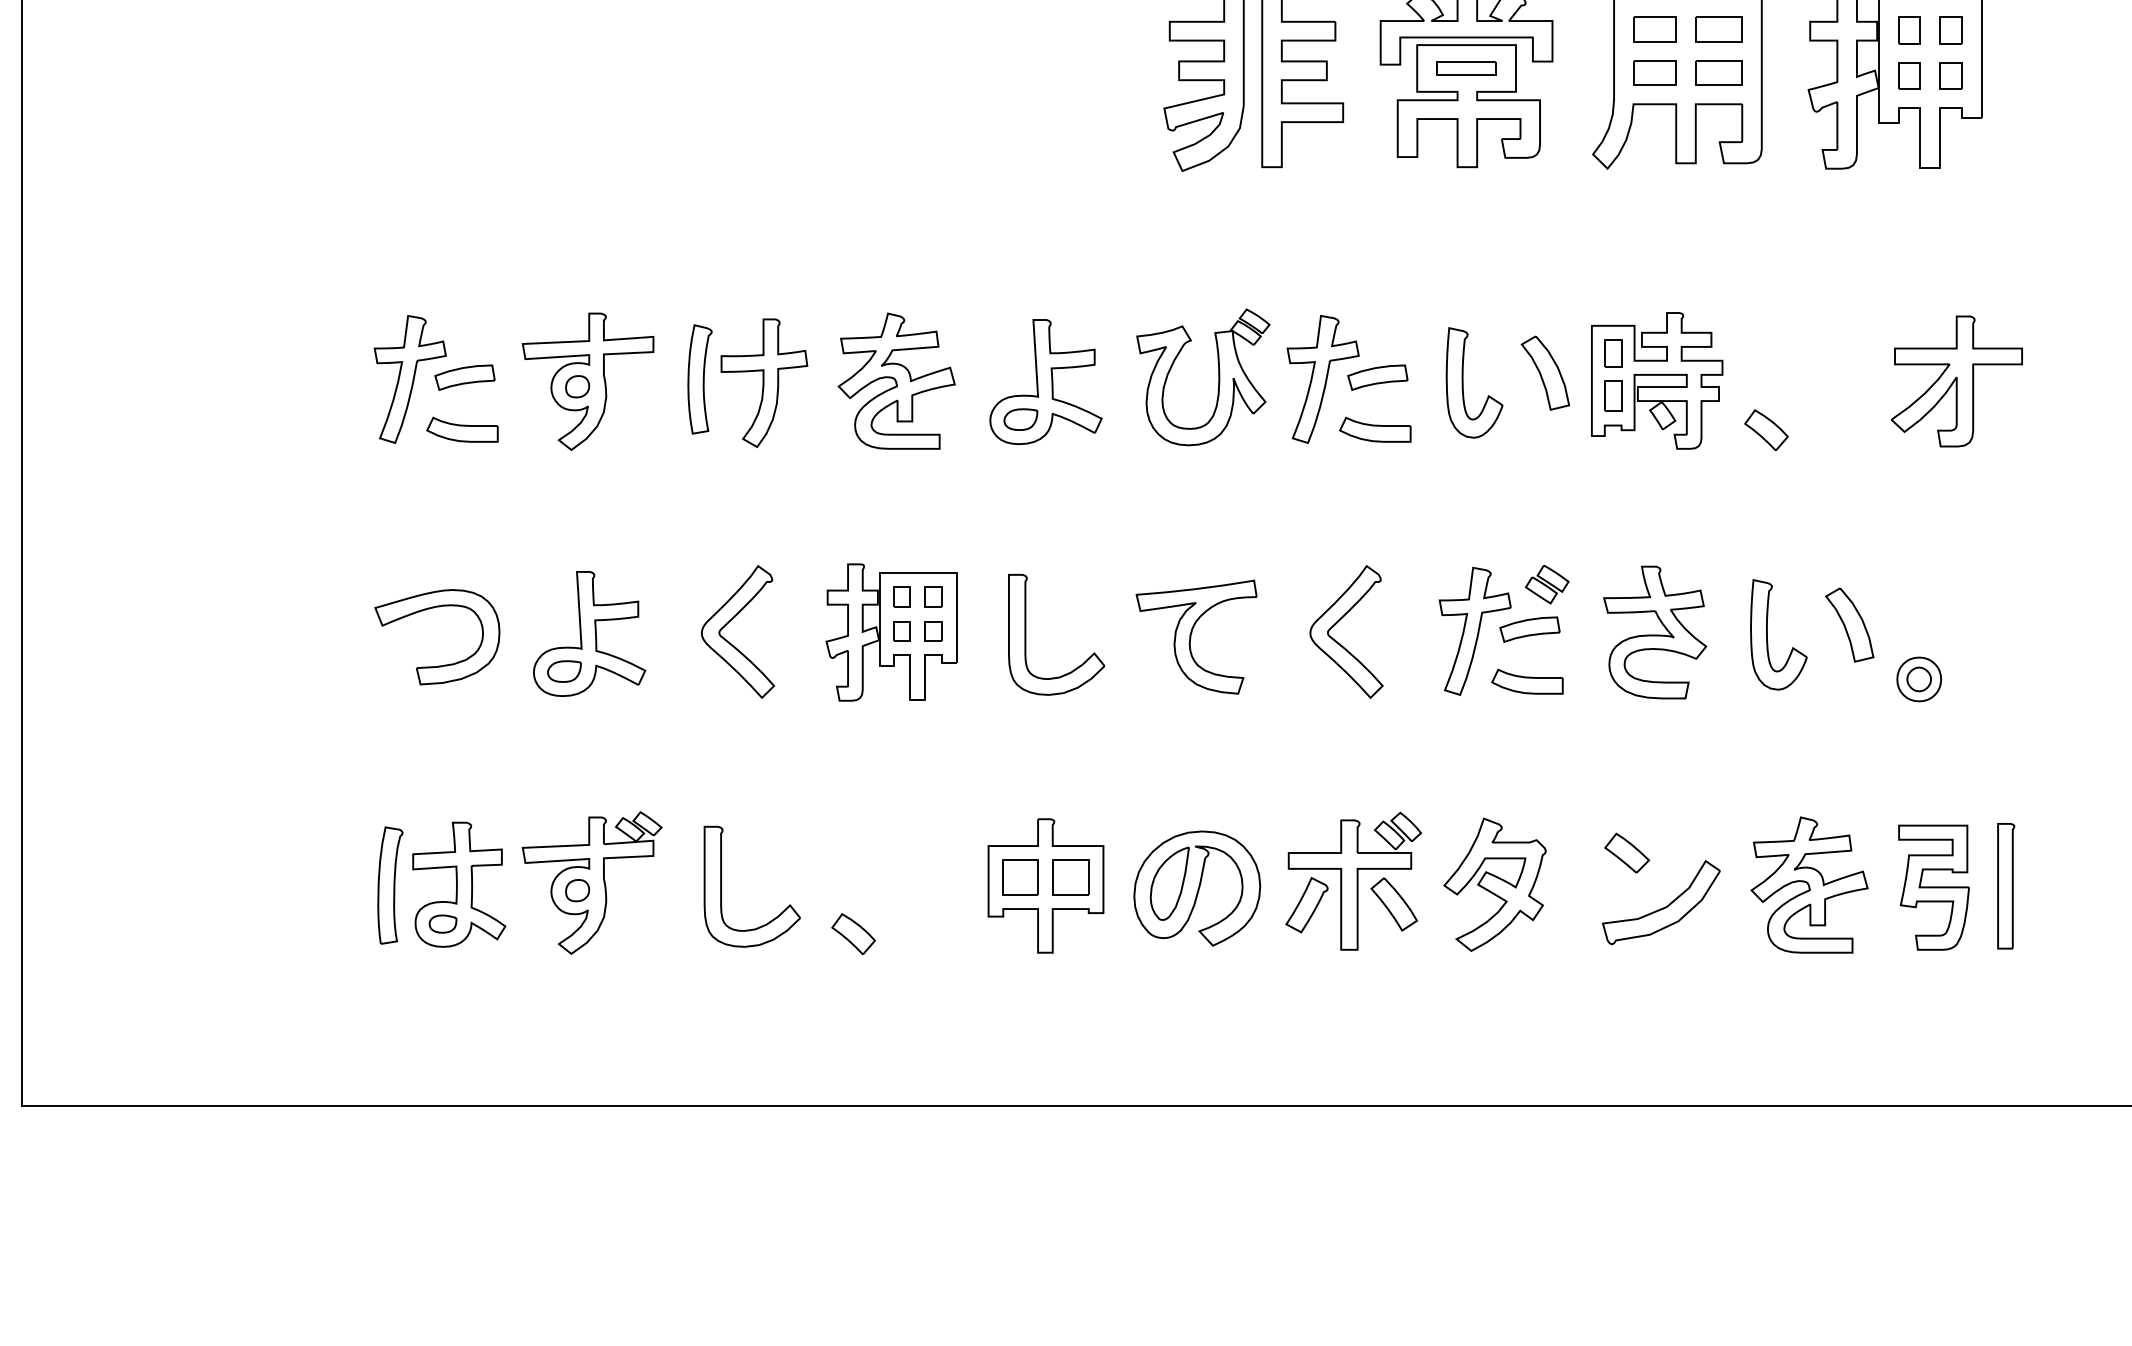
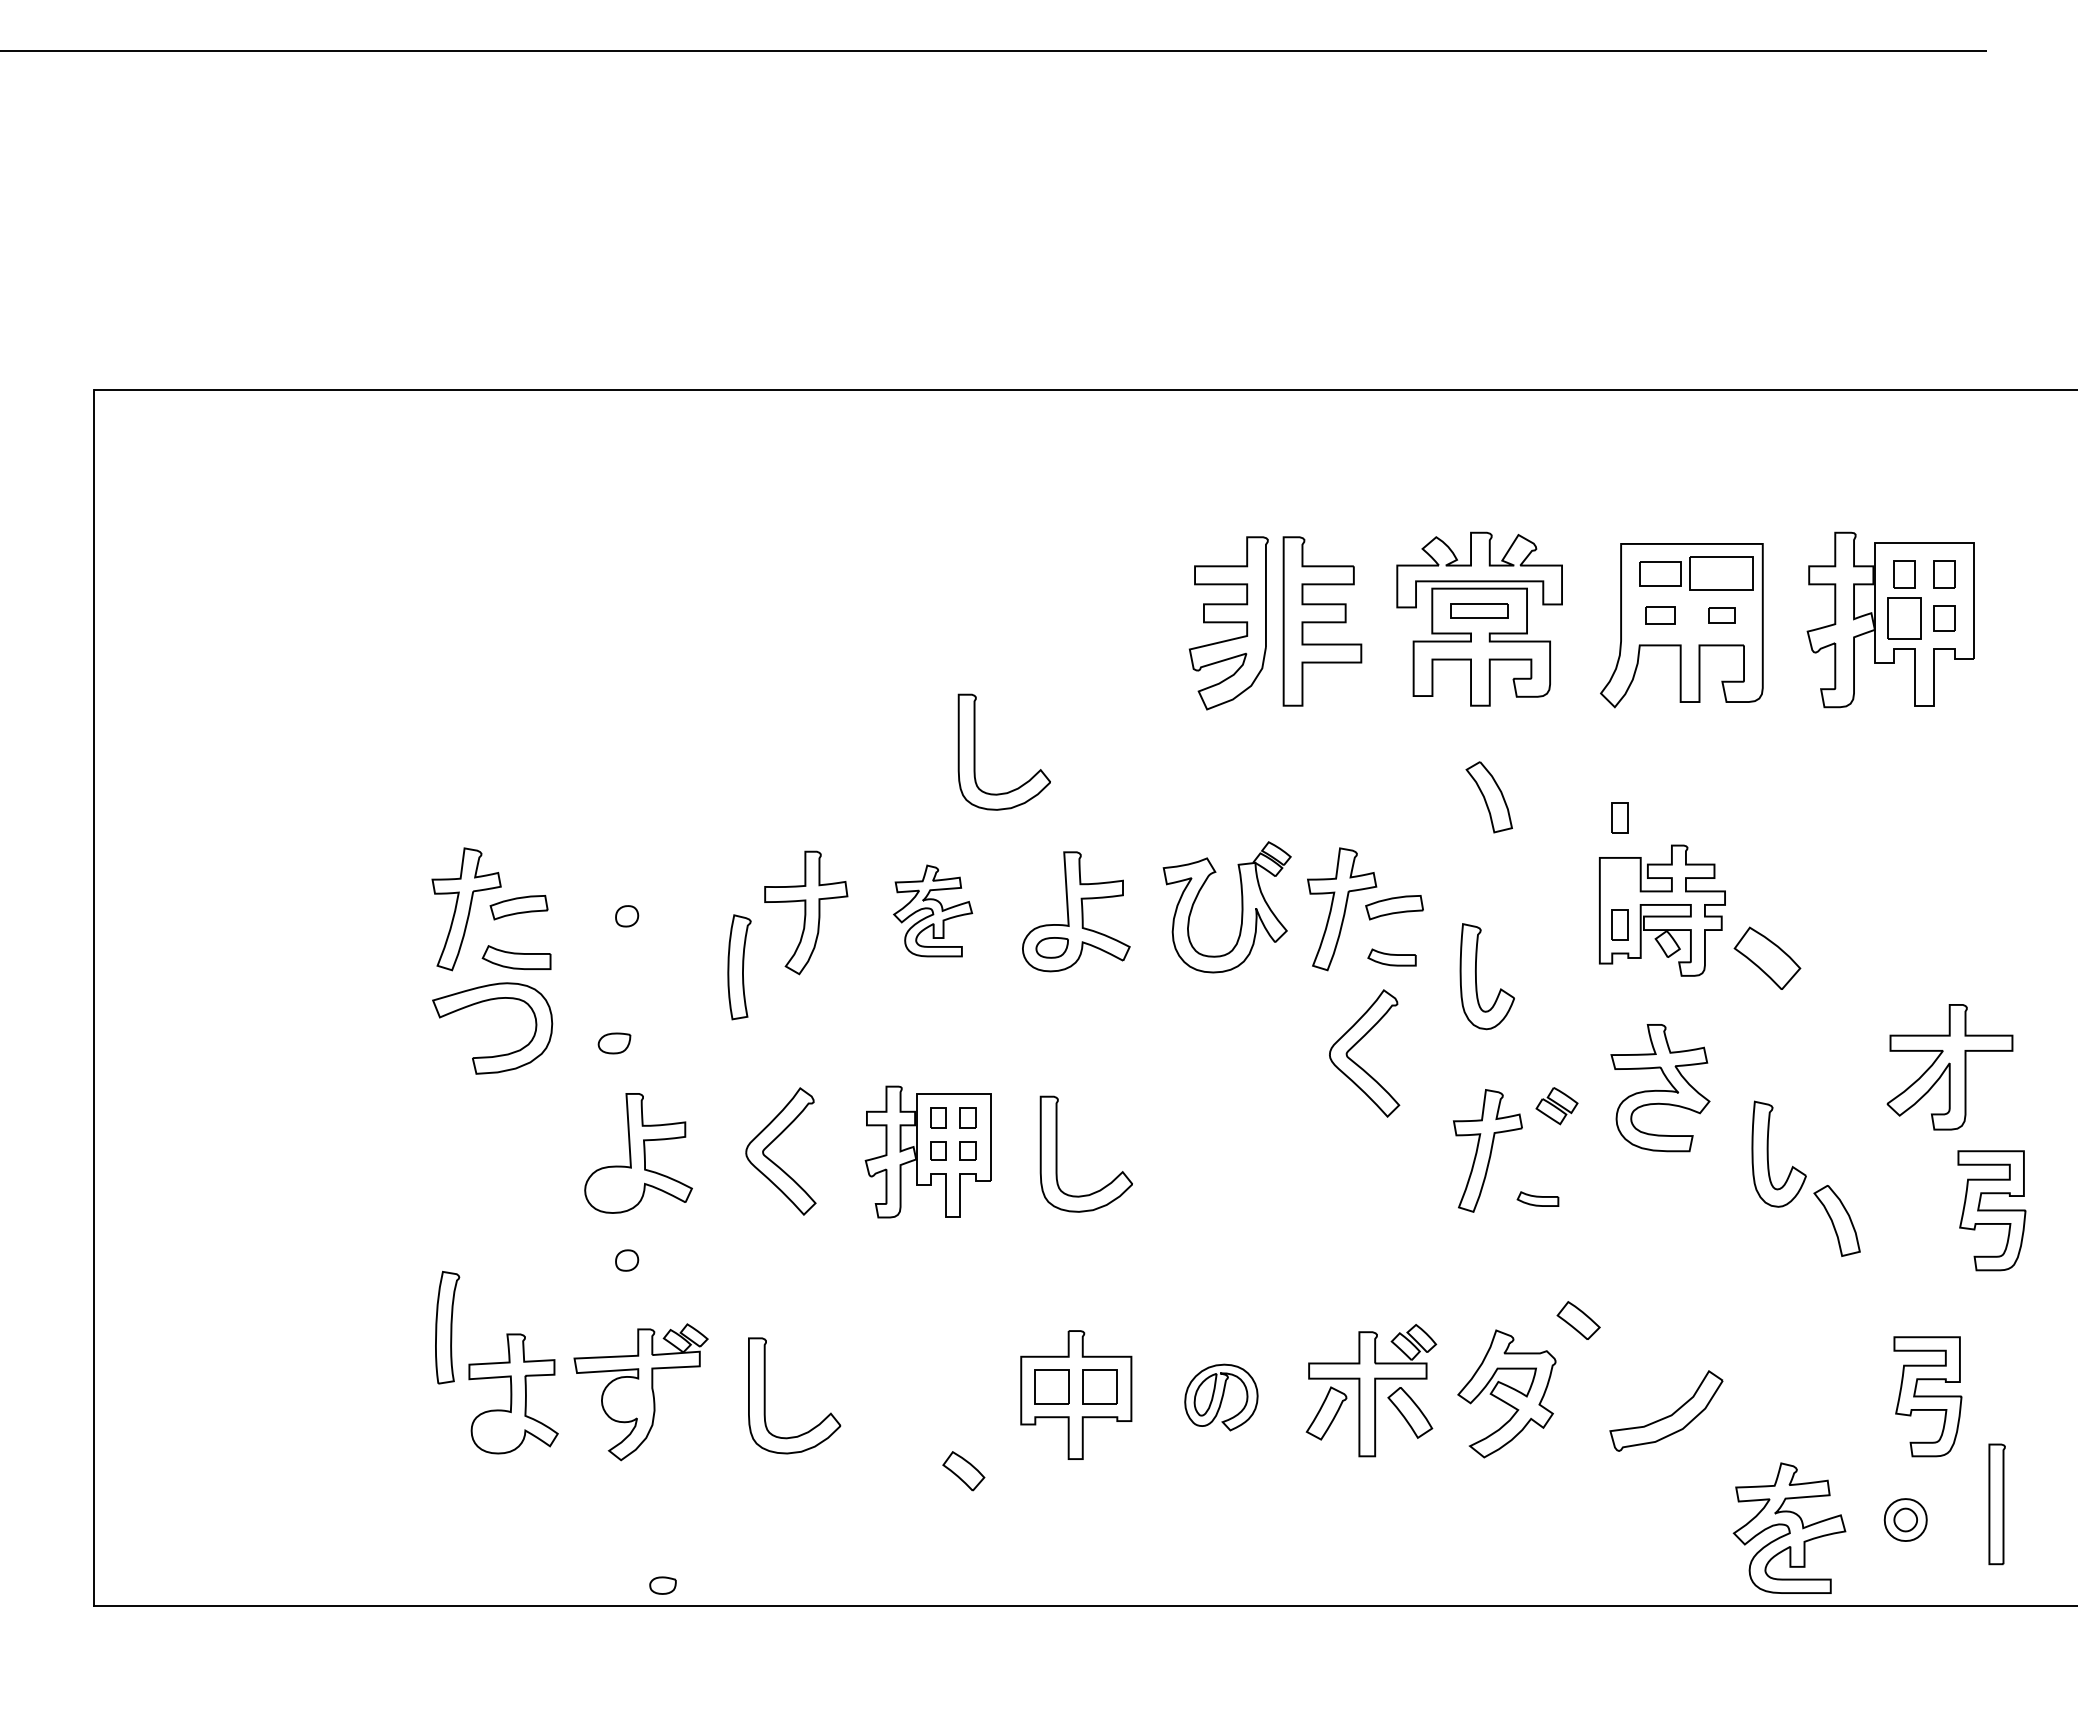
part: (1718, 29) -> (1721, 573), size x1.4
part: (1655, 73) -> (1660, 615), size x0.7
part: (1718, 73) -> (1721, 615), size x0.6
part: (1909, 76) -> (1904, 618), size x1.6
part: (940, 214) -> (975, 751), added
part: (1612, 283) -> (1619, 817), added
part: (1612, 352) -> (1619, 883), removed
part: (1544, 373) -> (1488, 797), moved
part: (700, 379) -> (739, 967), moved
part: (896, 380) -> (932, 910), size x0.7
part: (587, 381) -> (636, 911), removed
part: (1956, 381) -> (1949, 1067), moved
part: (1463, 382) -> (1476, 976), moved
part: (1374, 429) -> (1391, 957), size x0.7
part: (1765, 429) -> (1766, 957), size x1.6
part: (1338, 622) -> (1356, 1044), moved
part: (1849, 624) -> (1836, 1220), moved
part: (1530, 629) -> (1540, 1149), removed
part: (1655, 633) -> (1660, 1088), moved
part: (1196, 637) -> (1220, 1156), removed
part: (439, 665) -> (494, 1055), moved
part: (564, 671) -> (614, 1043), moved
part: (1918, 678) -> (1905, 1519), moved
part: (1526, 680) -> (1537, 1198), size x0.6
part: (2000, 693) -> (1991, 1210), added
part: (1626, 853) -> (1578, 1320), moved
part: (1809, 884) -> (1789, 1527), moved
part: (390, 885) -> (447, 1327), moved
part: (2005, 886) -> (1996, 1504), moved
part: (1197, 888) -> (1221, 1397), size x0.6
part: (578, 890) -> (627, 1260), moved
part: (442, 923) -> (662, 1585), moved
part: (853, 934) -> (963, 1471), moved

